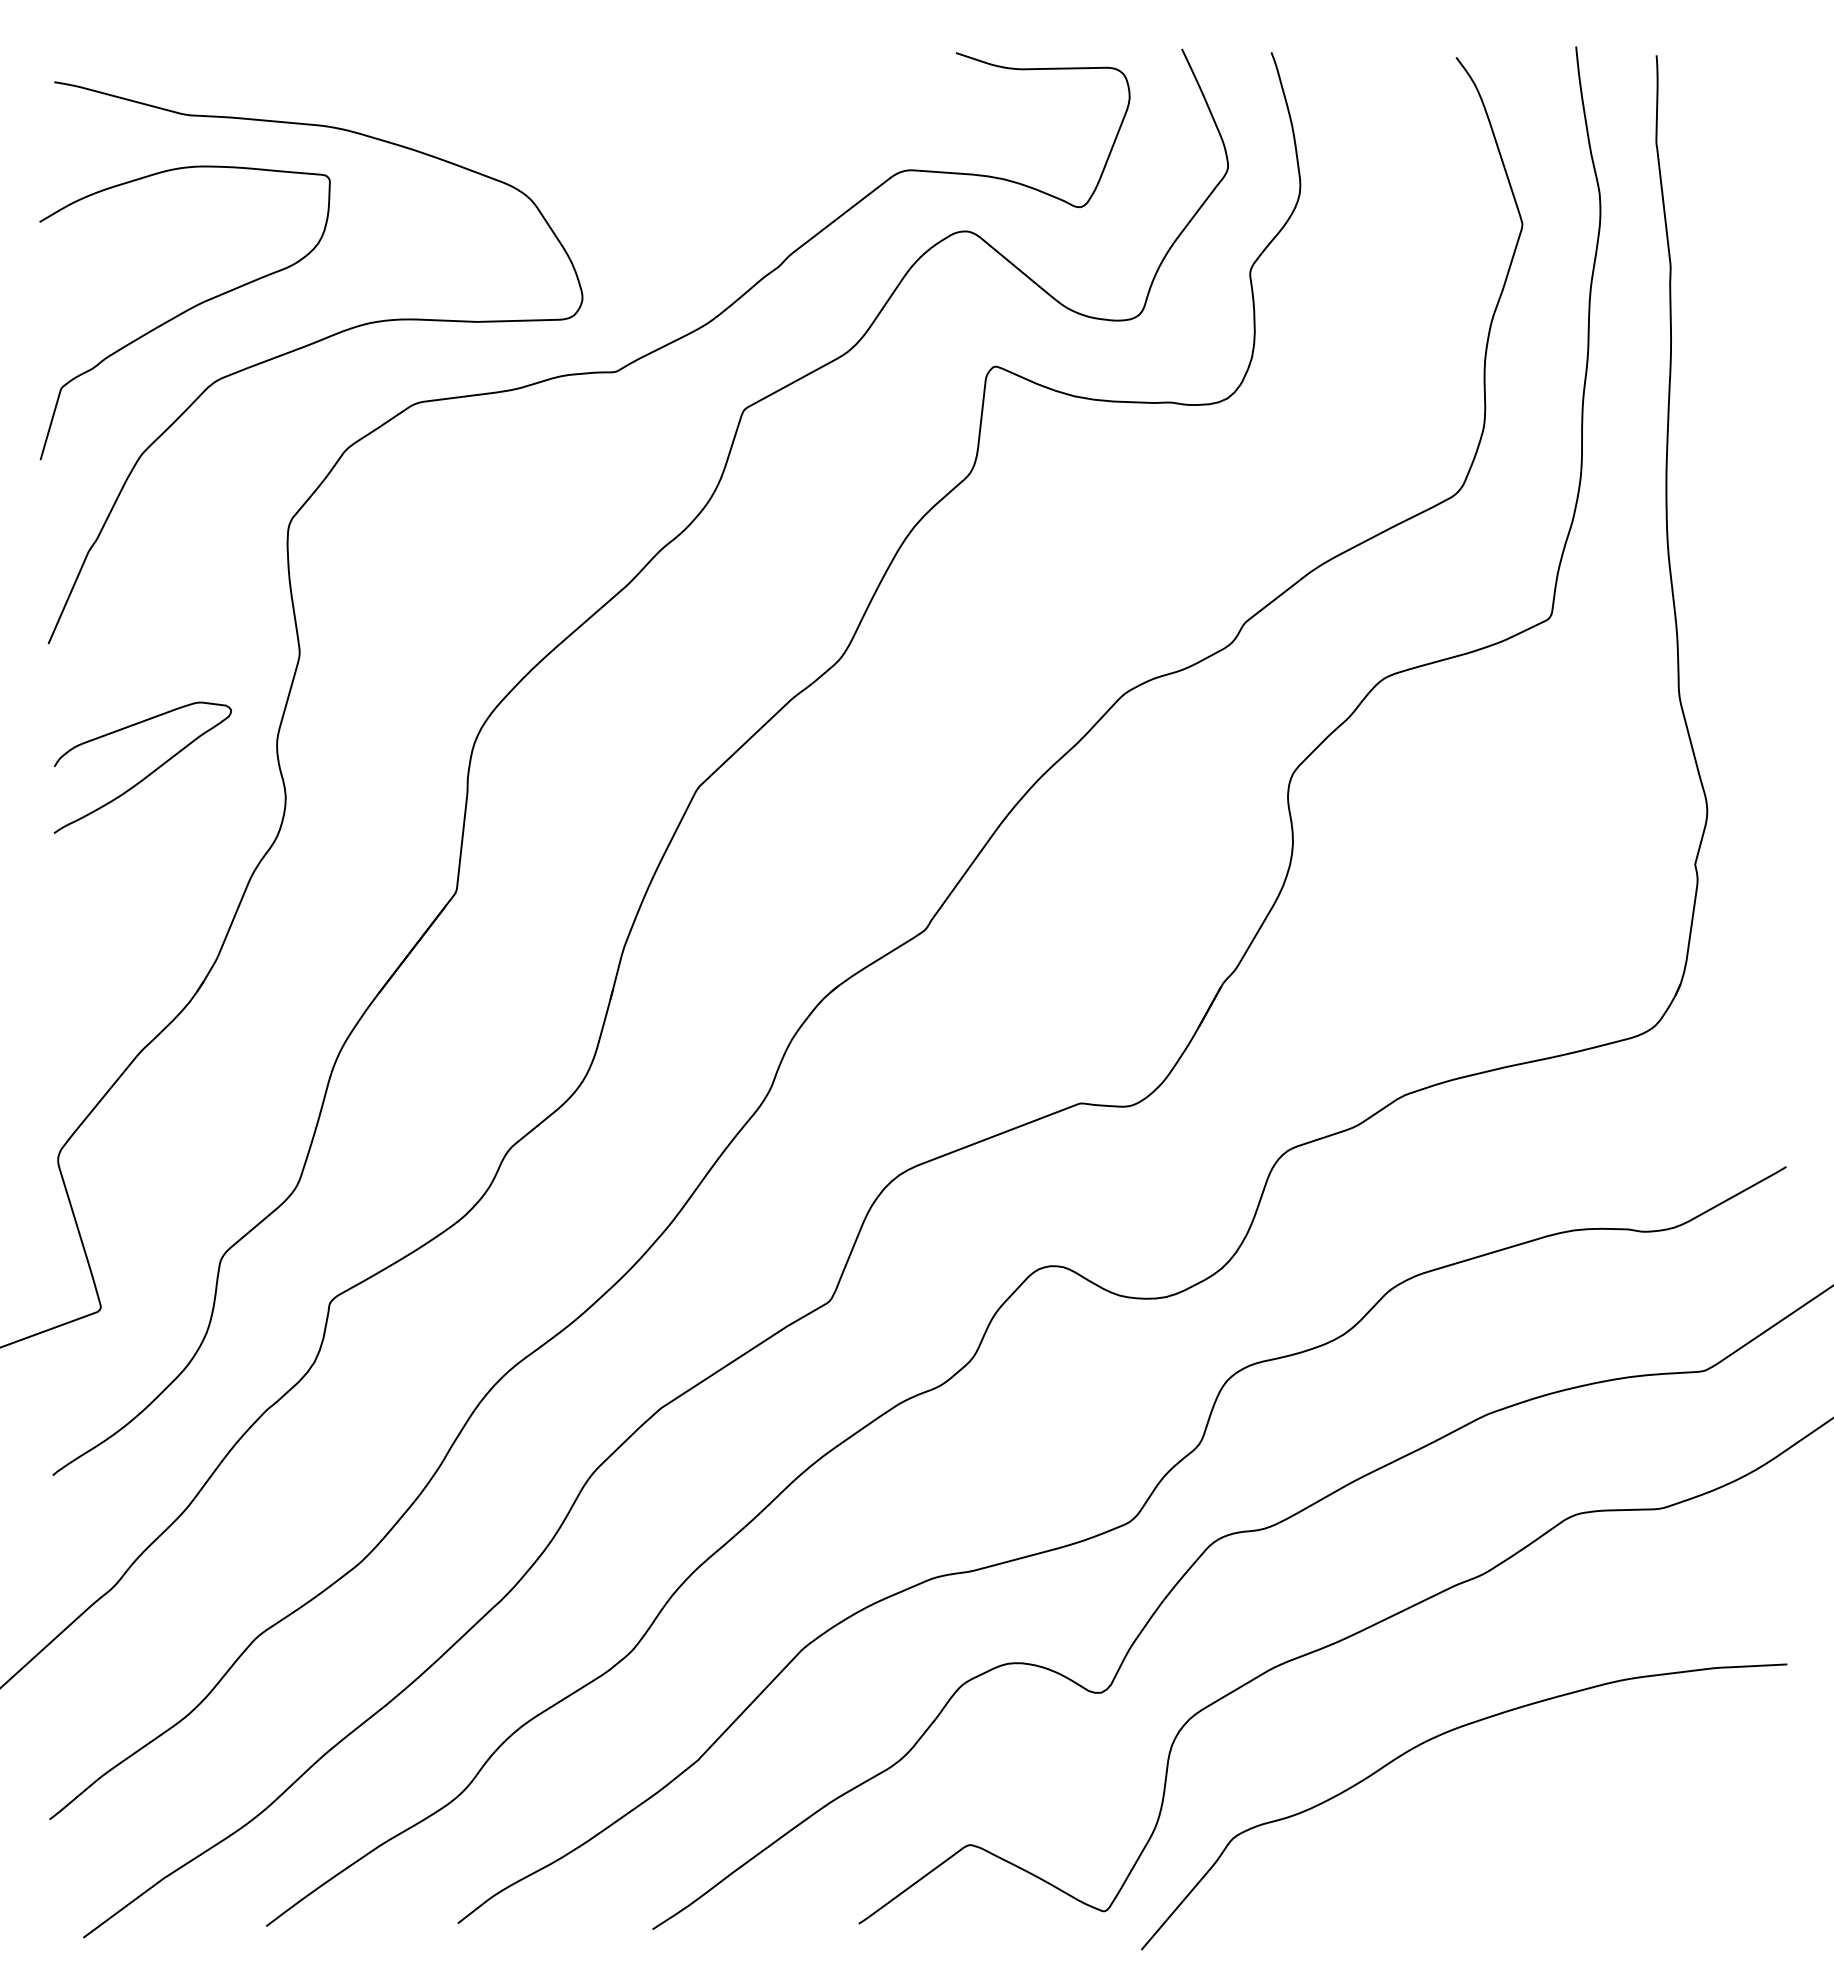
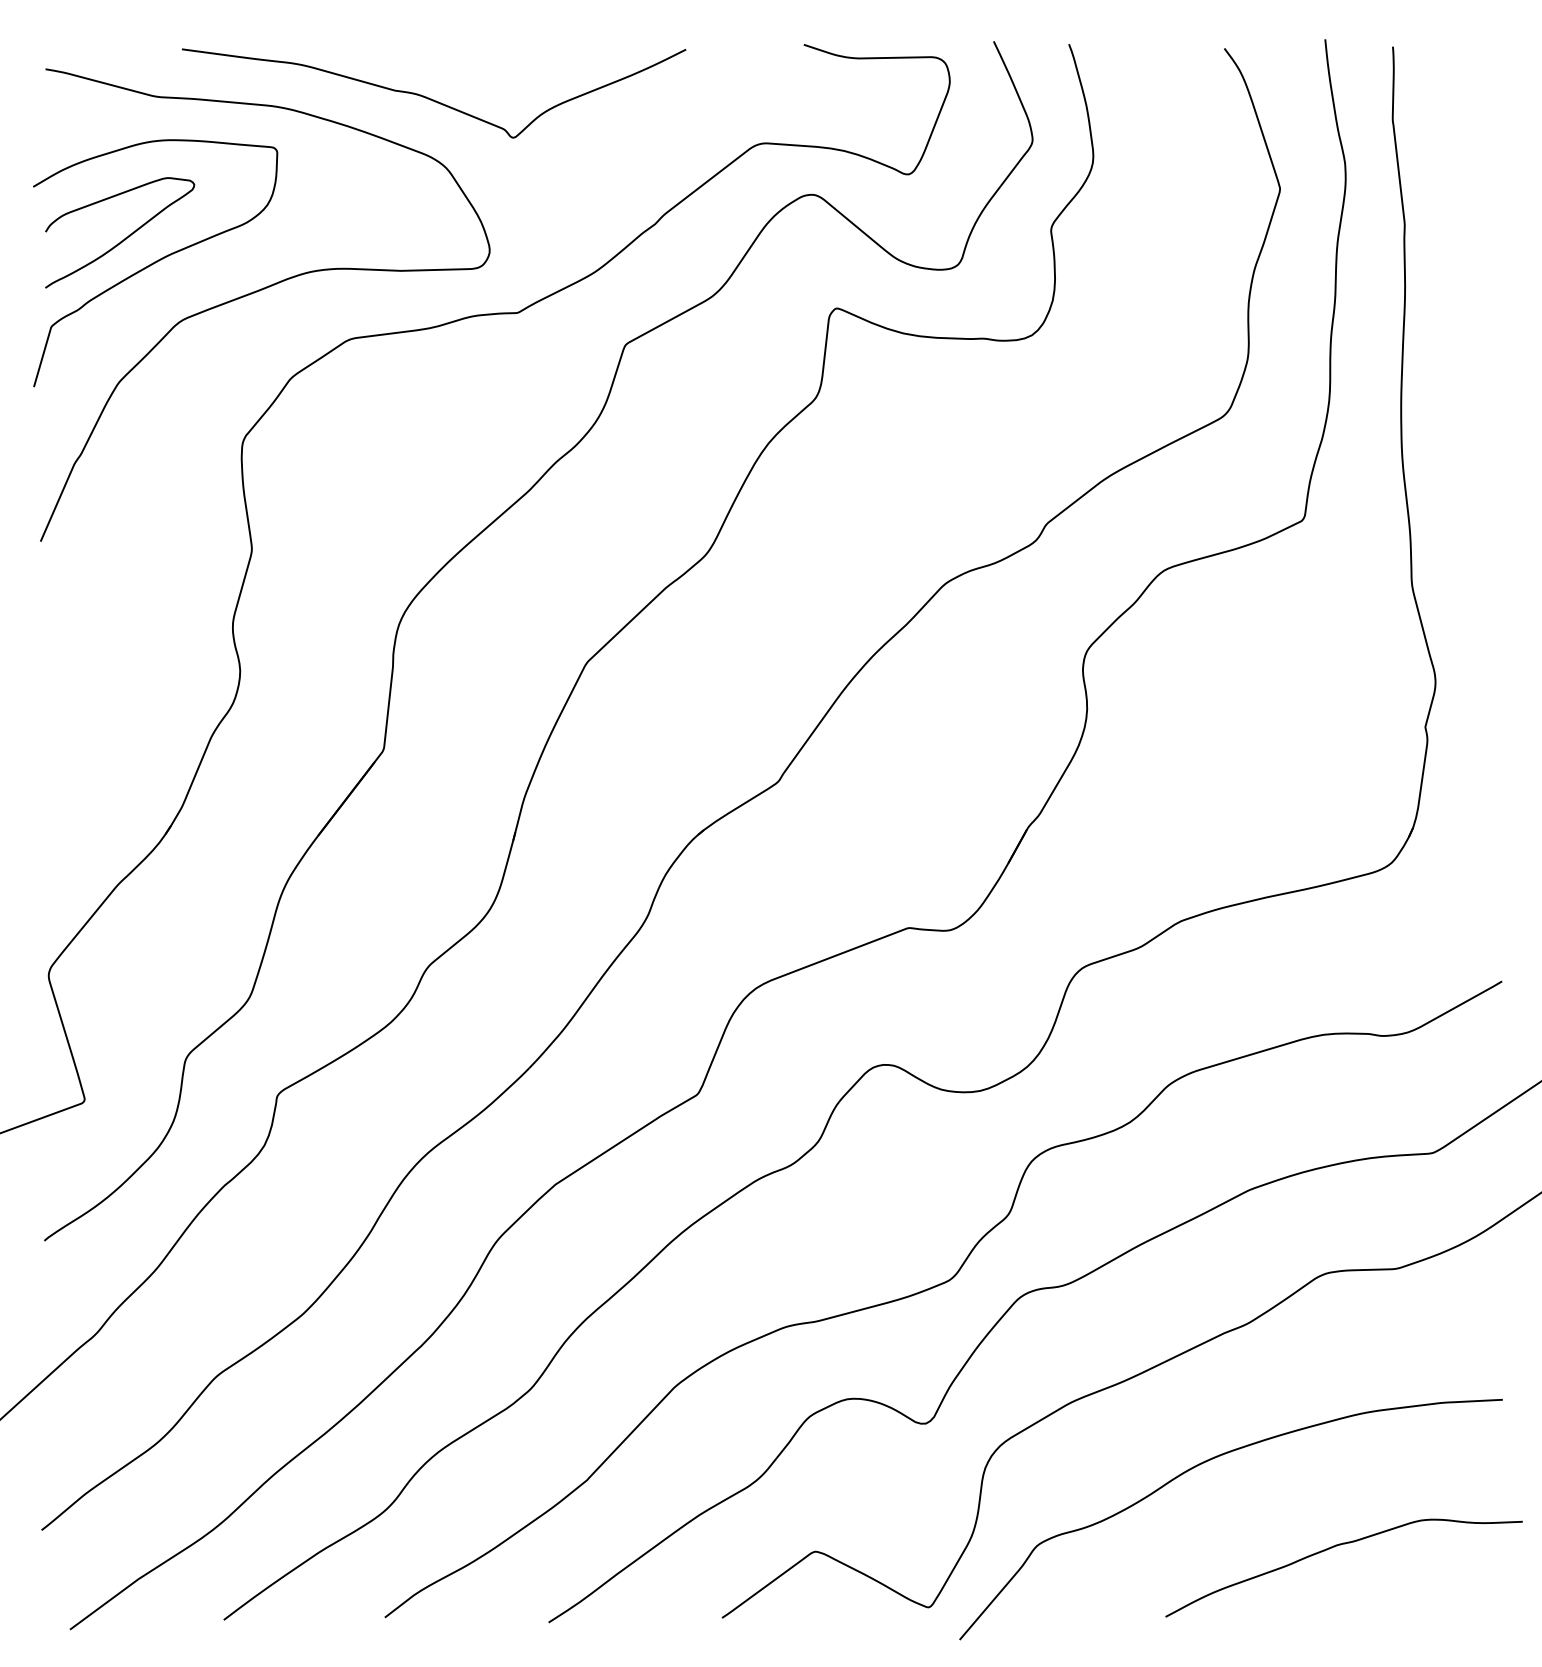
curve: (513, 117) -> (431, 98), added
curve: (149, 773) -> (125, 237), moved
curve: (1591, 1838) -> (1338, 1546), added

